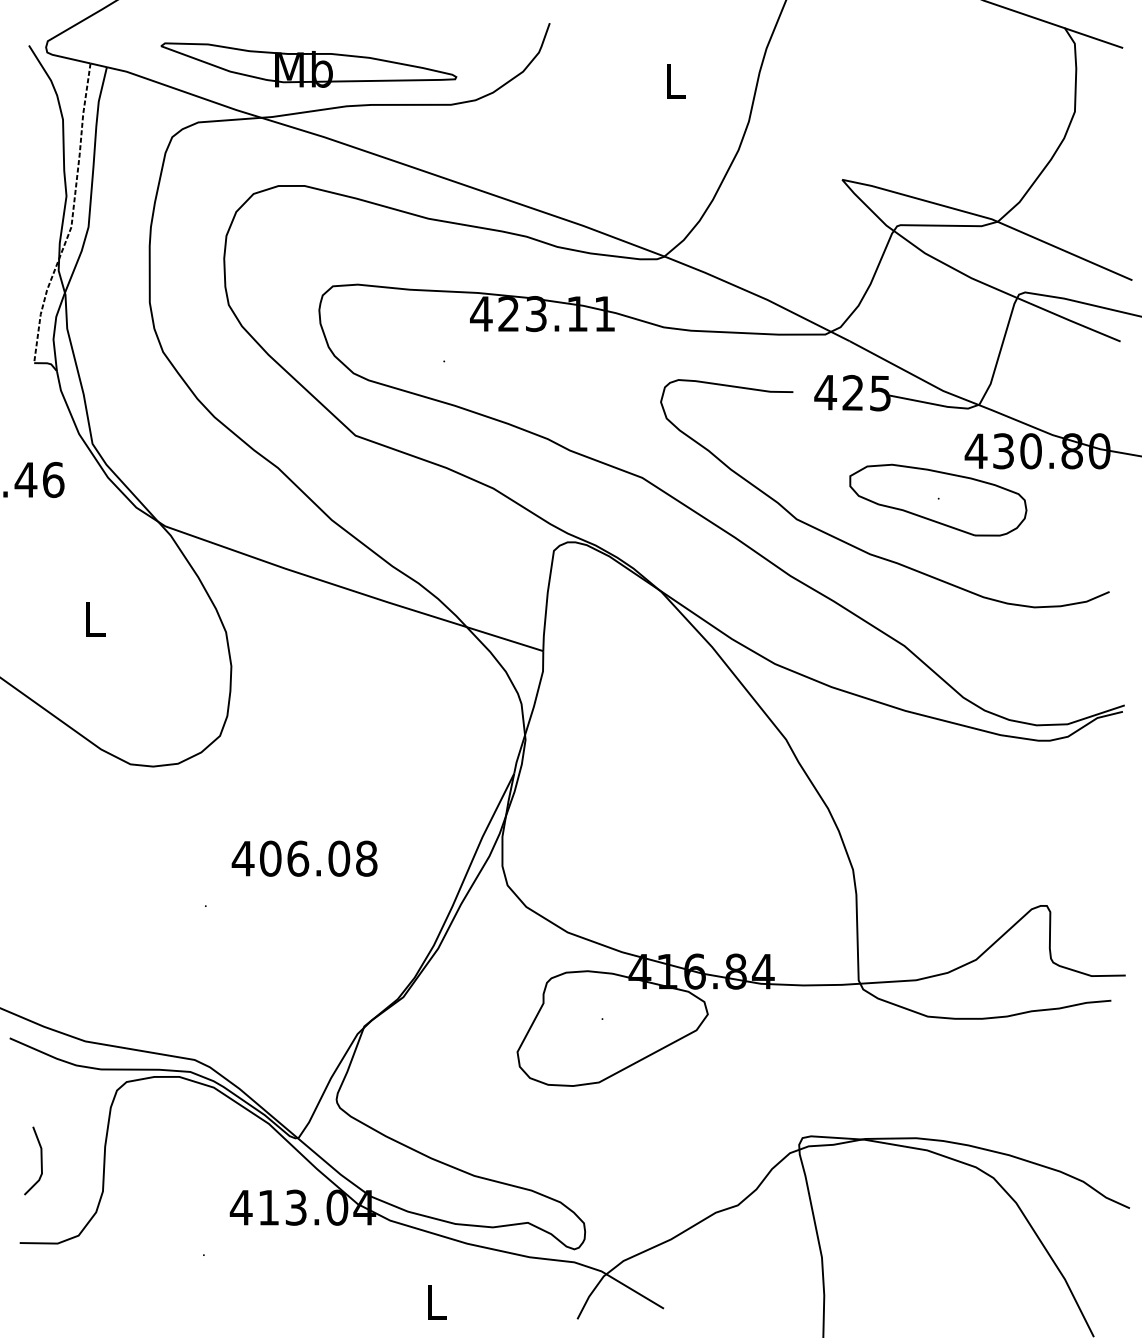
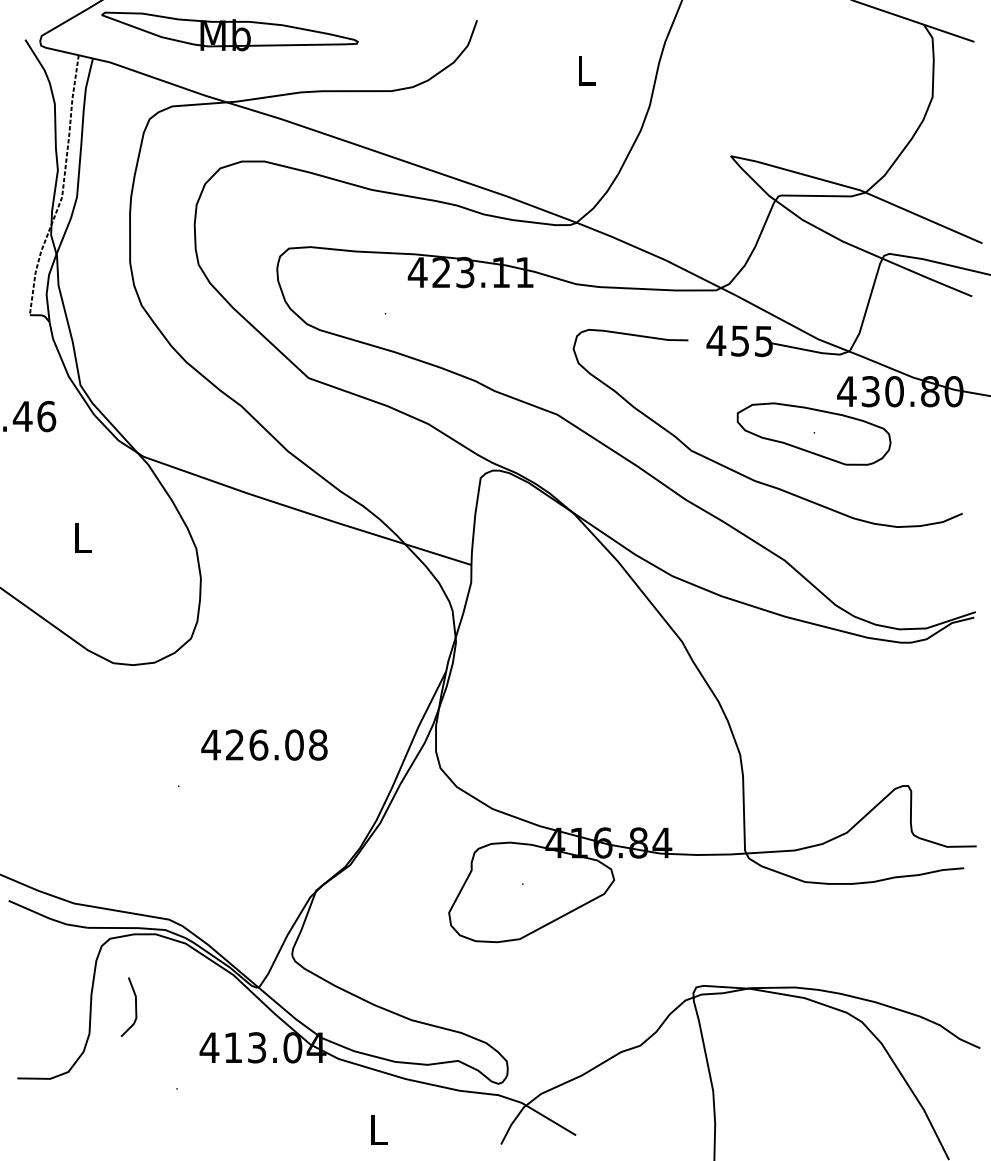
part: (308, 64) -> (229, 31), moved
text: (852, 392) -> (739, 340), 425 -> 455
text: (270, 858) -> (234, 744), 406.08 -> 426.08
line: (40, 1160) -> (135, 1006), moved

